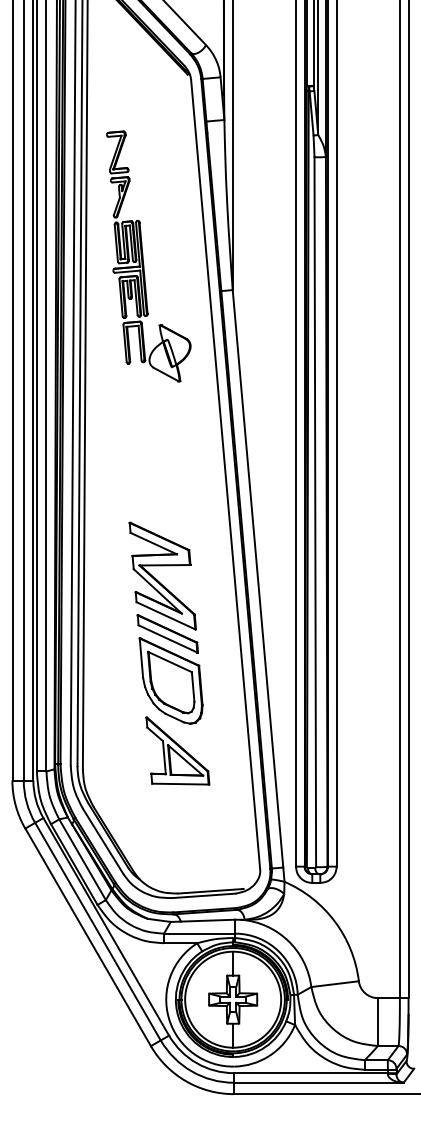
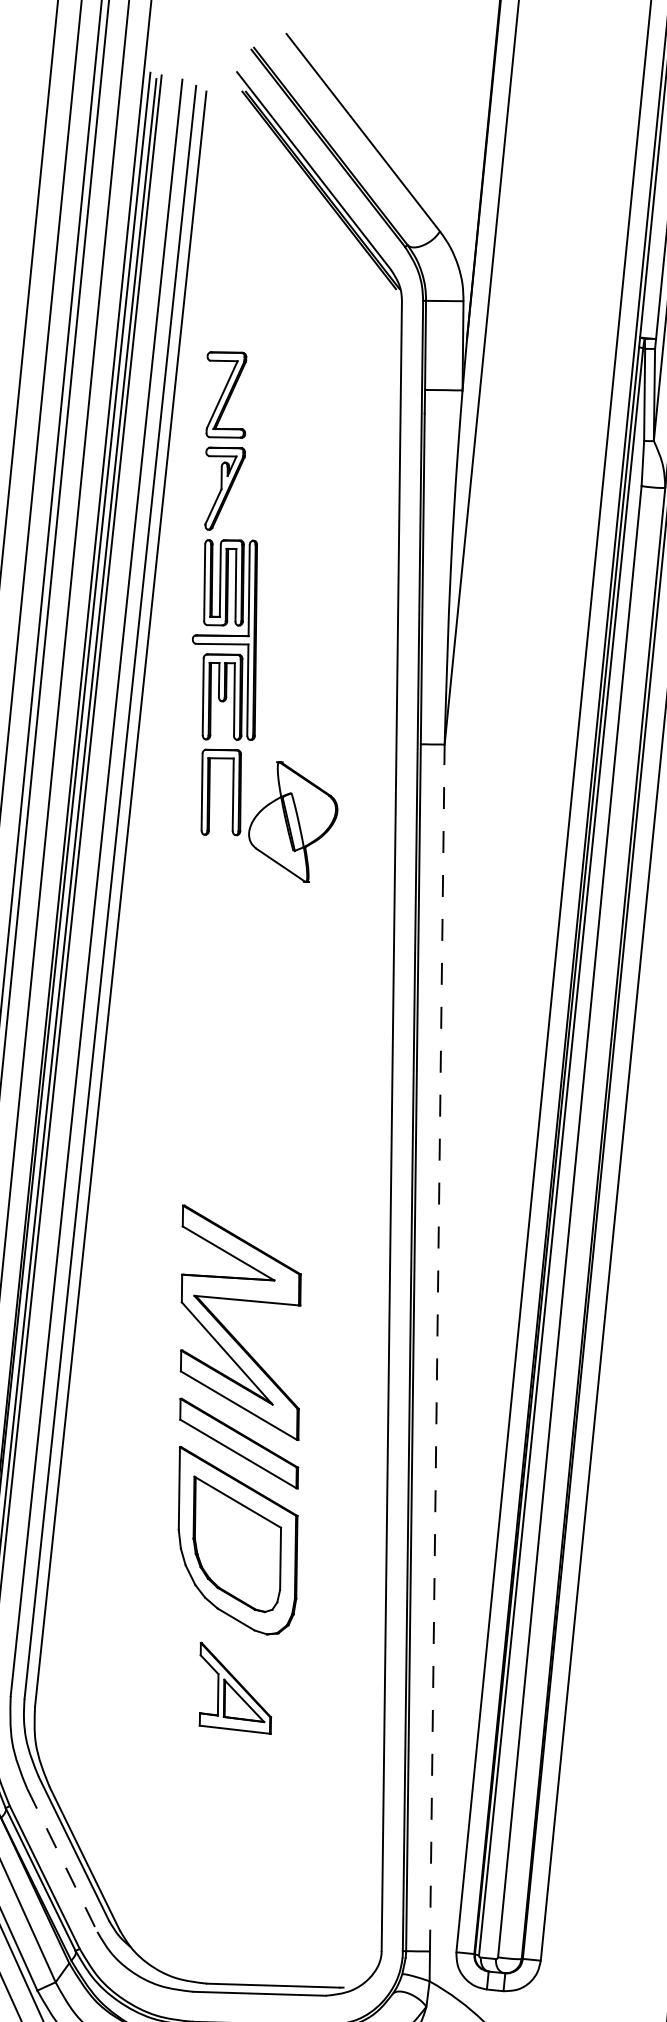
part: (148, 256) -> (268, 616), moved
line: (258, 578) -> (438, 1347), solid -> dashed
part: (177, 750) -> (235, 1687), size x0.6
line: (103, 841) -> (62, 1860), solid -> dashed

